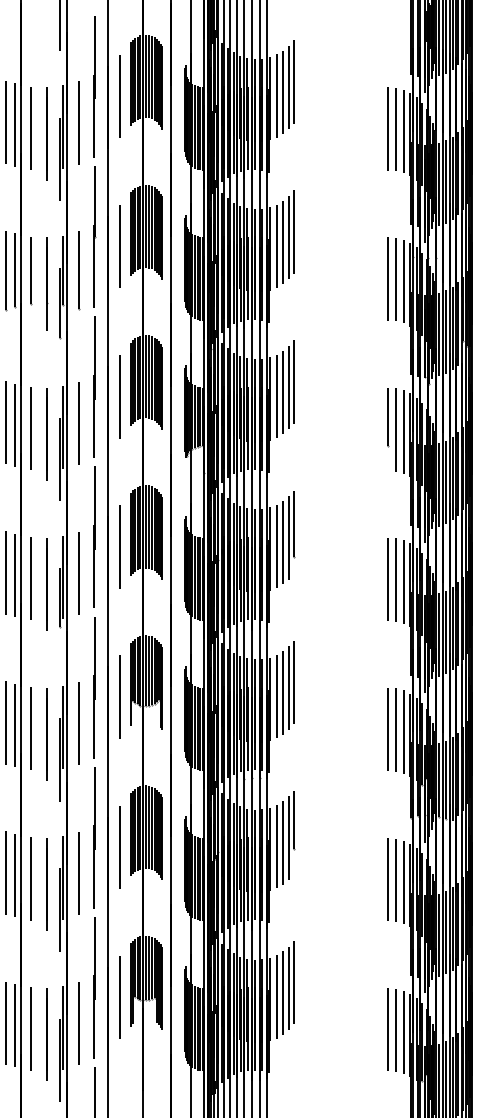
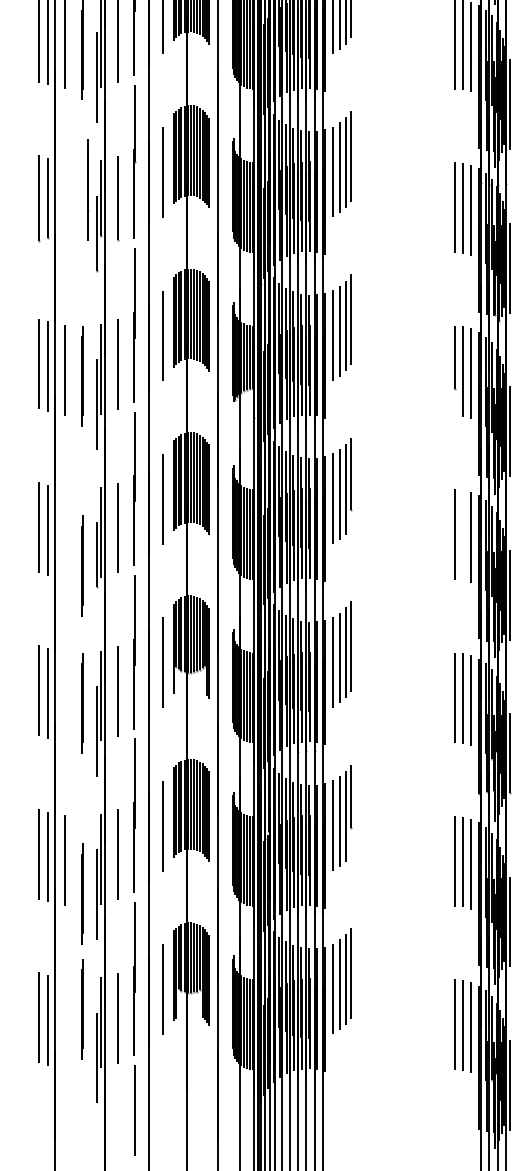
line: (31, 271) -> (66, 199), removed
line: (47, 283) -> (88, 189), moved
line: (30, 578) -> (65, 533), removed
line: (396, 579) -> (463, 534), removed
line: (46, 584) -> (82, 566), moved
line: (30, 728) -> (65, 696), removed
line: (46, 884) -> (82, 893), moved
line: (30, 1028) -> (65, 1023), removed
line: (46, 1034) -> (82, 1009), moved

